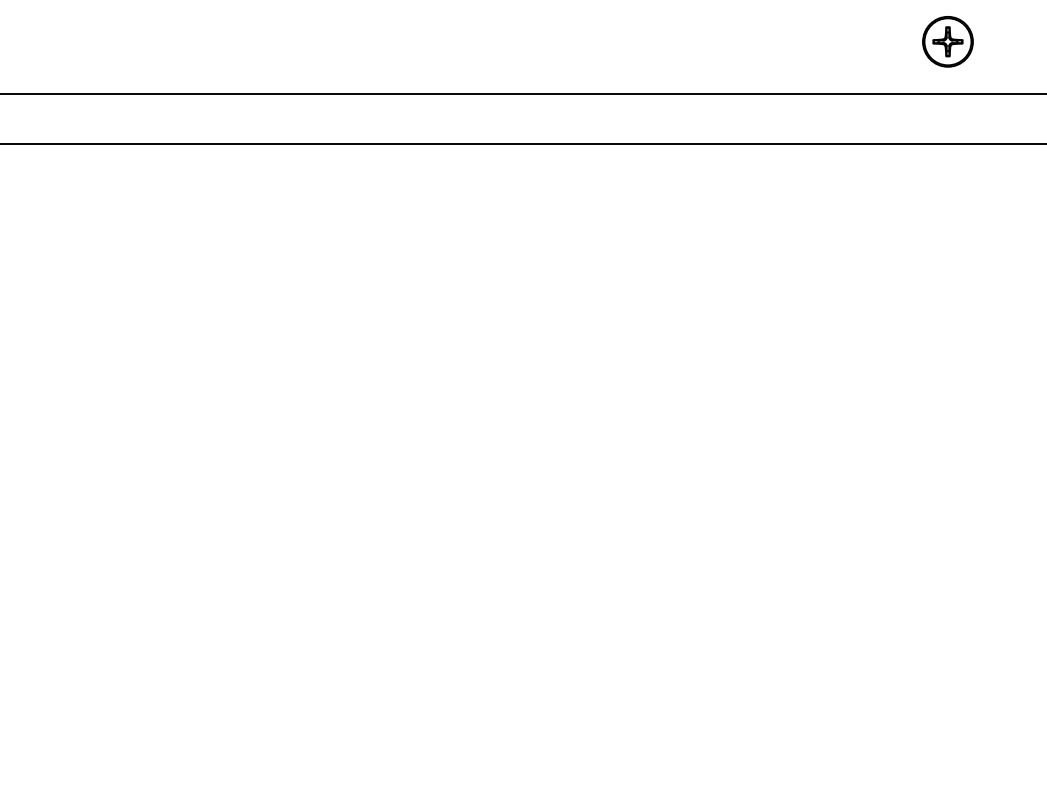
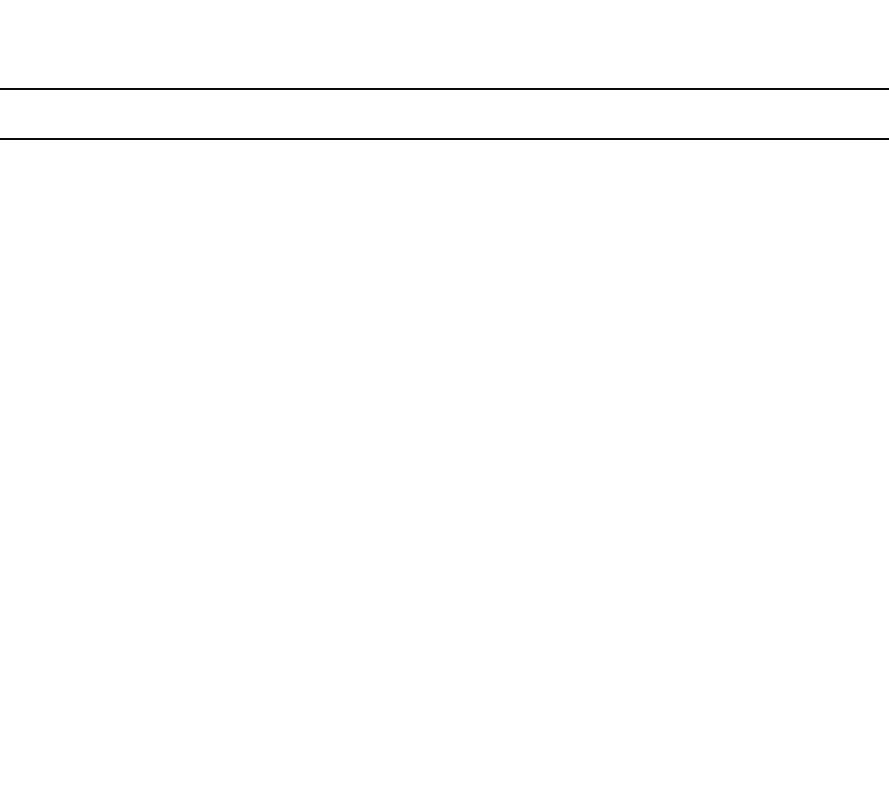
part: (947, 41) -> (737, 37), removed

